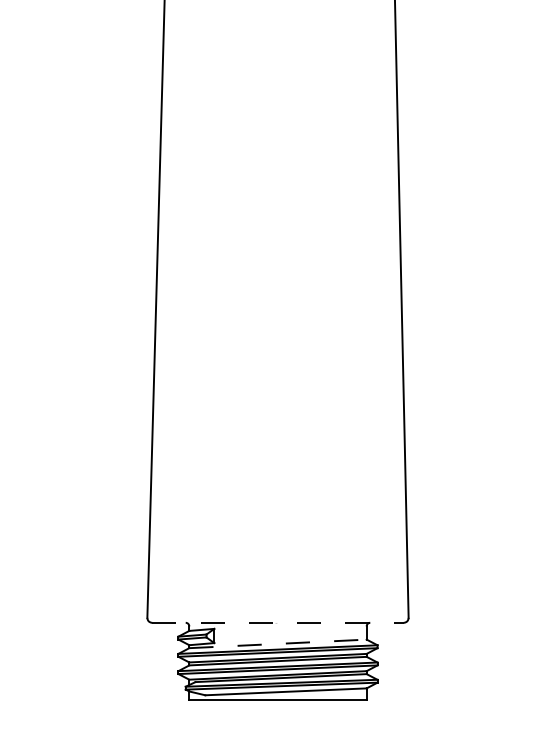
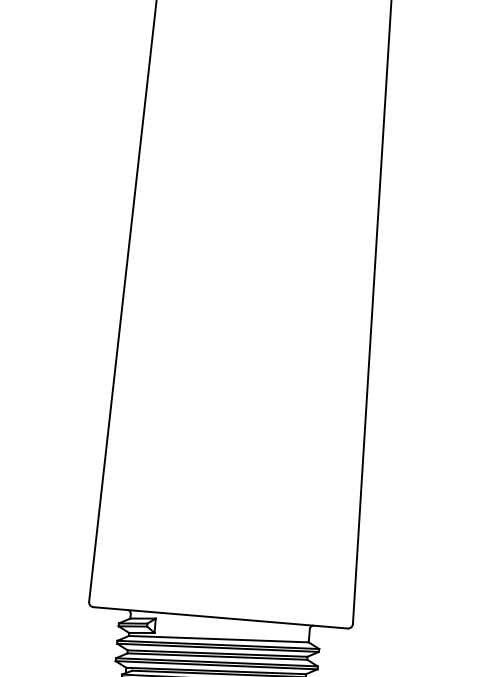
line: (277, 622) -> (220, 617), dashed -> solid
line: (278, 643) -> (219, 638), dashed -> solid

